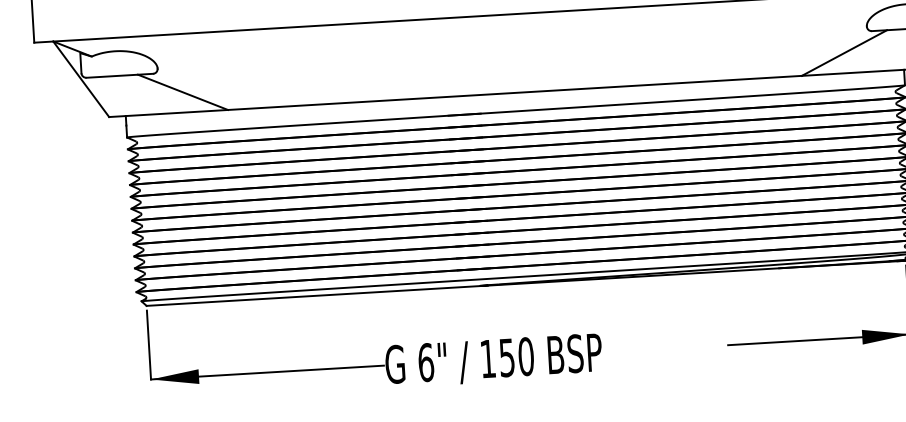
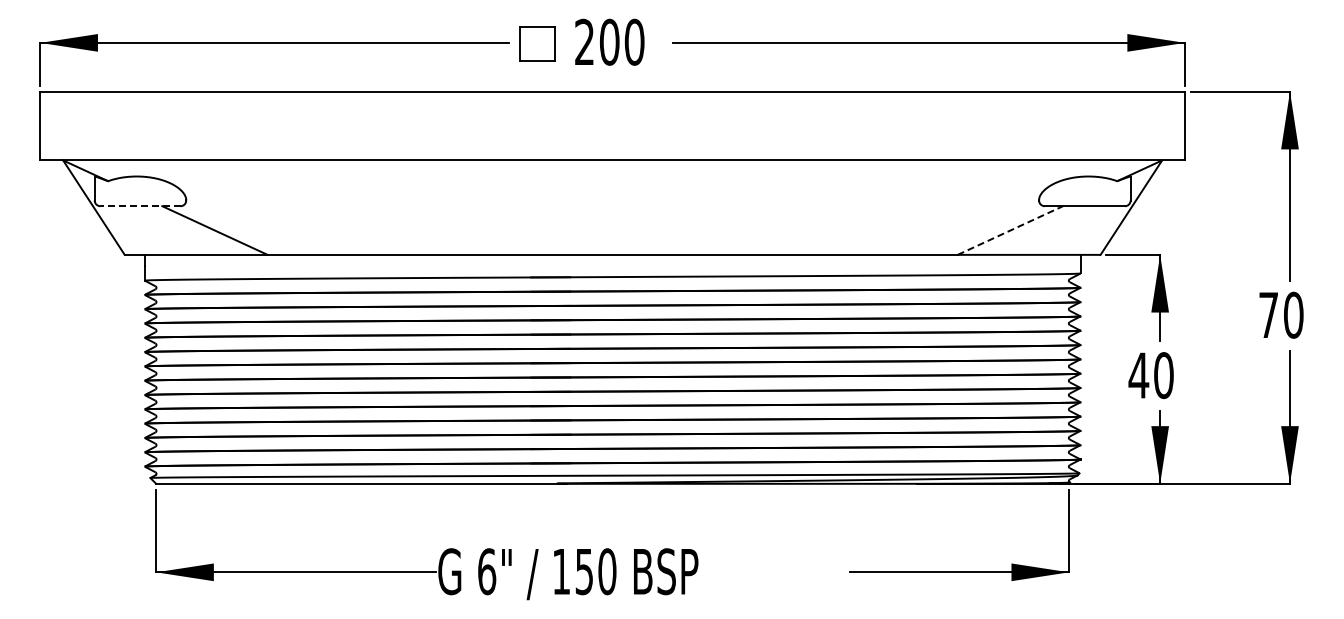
line: (844, 53) -> (1010, 230), solid -> dashed
line: (119, 76) -> (139, 206), solid -> dashed

